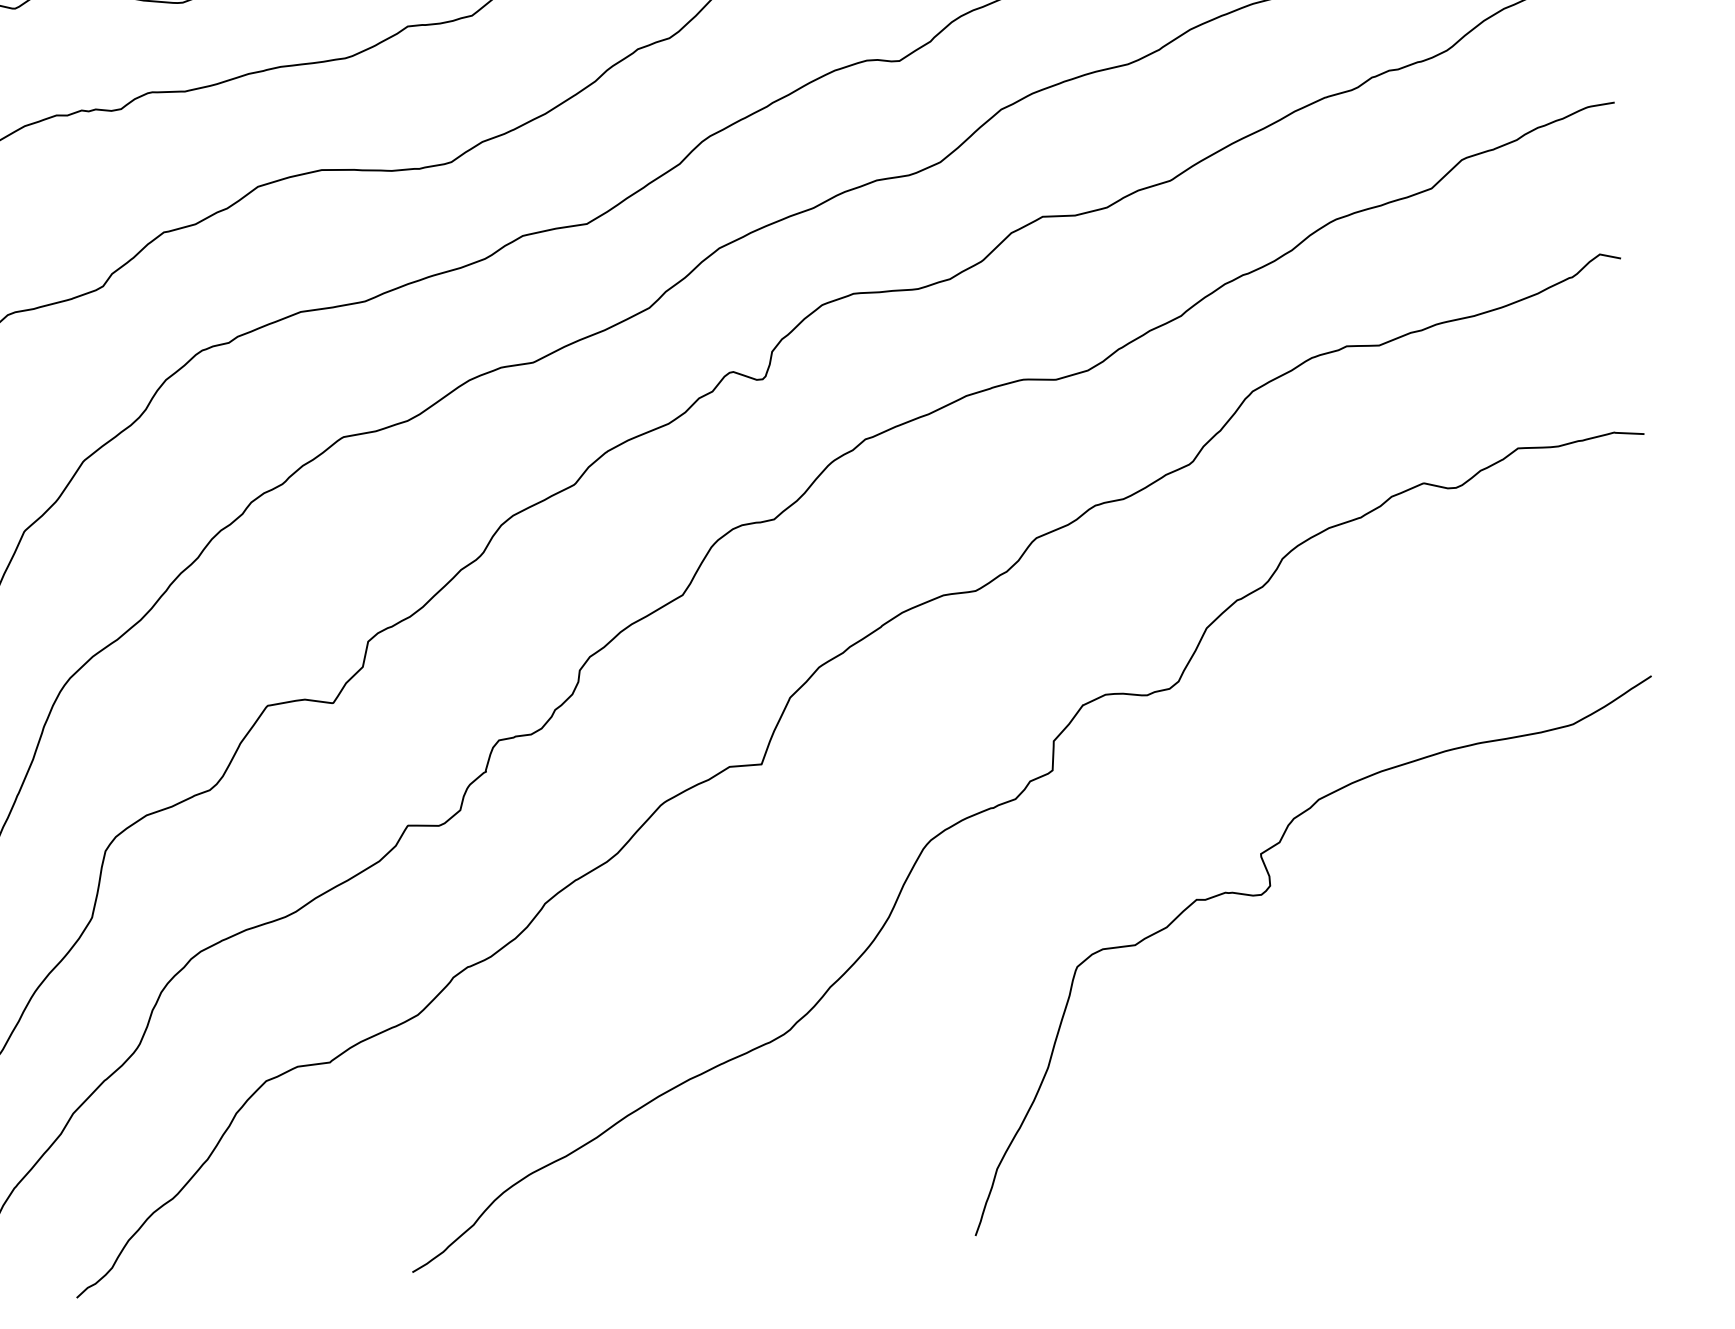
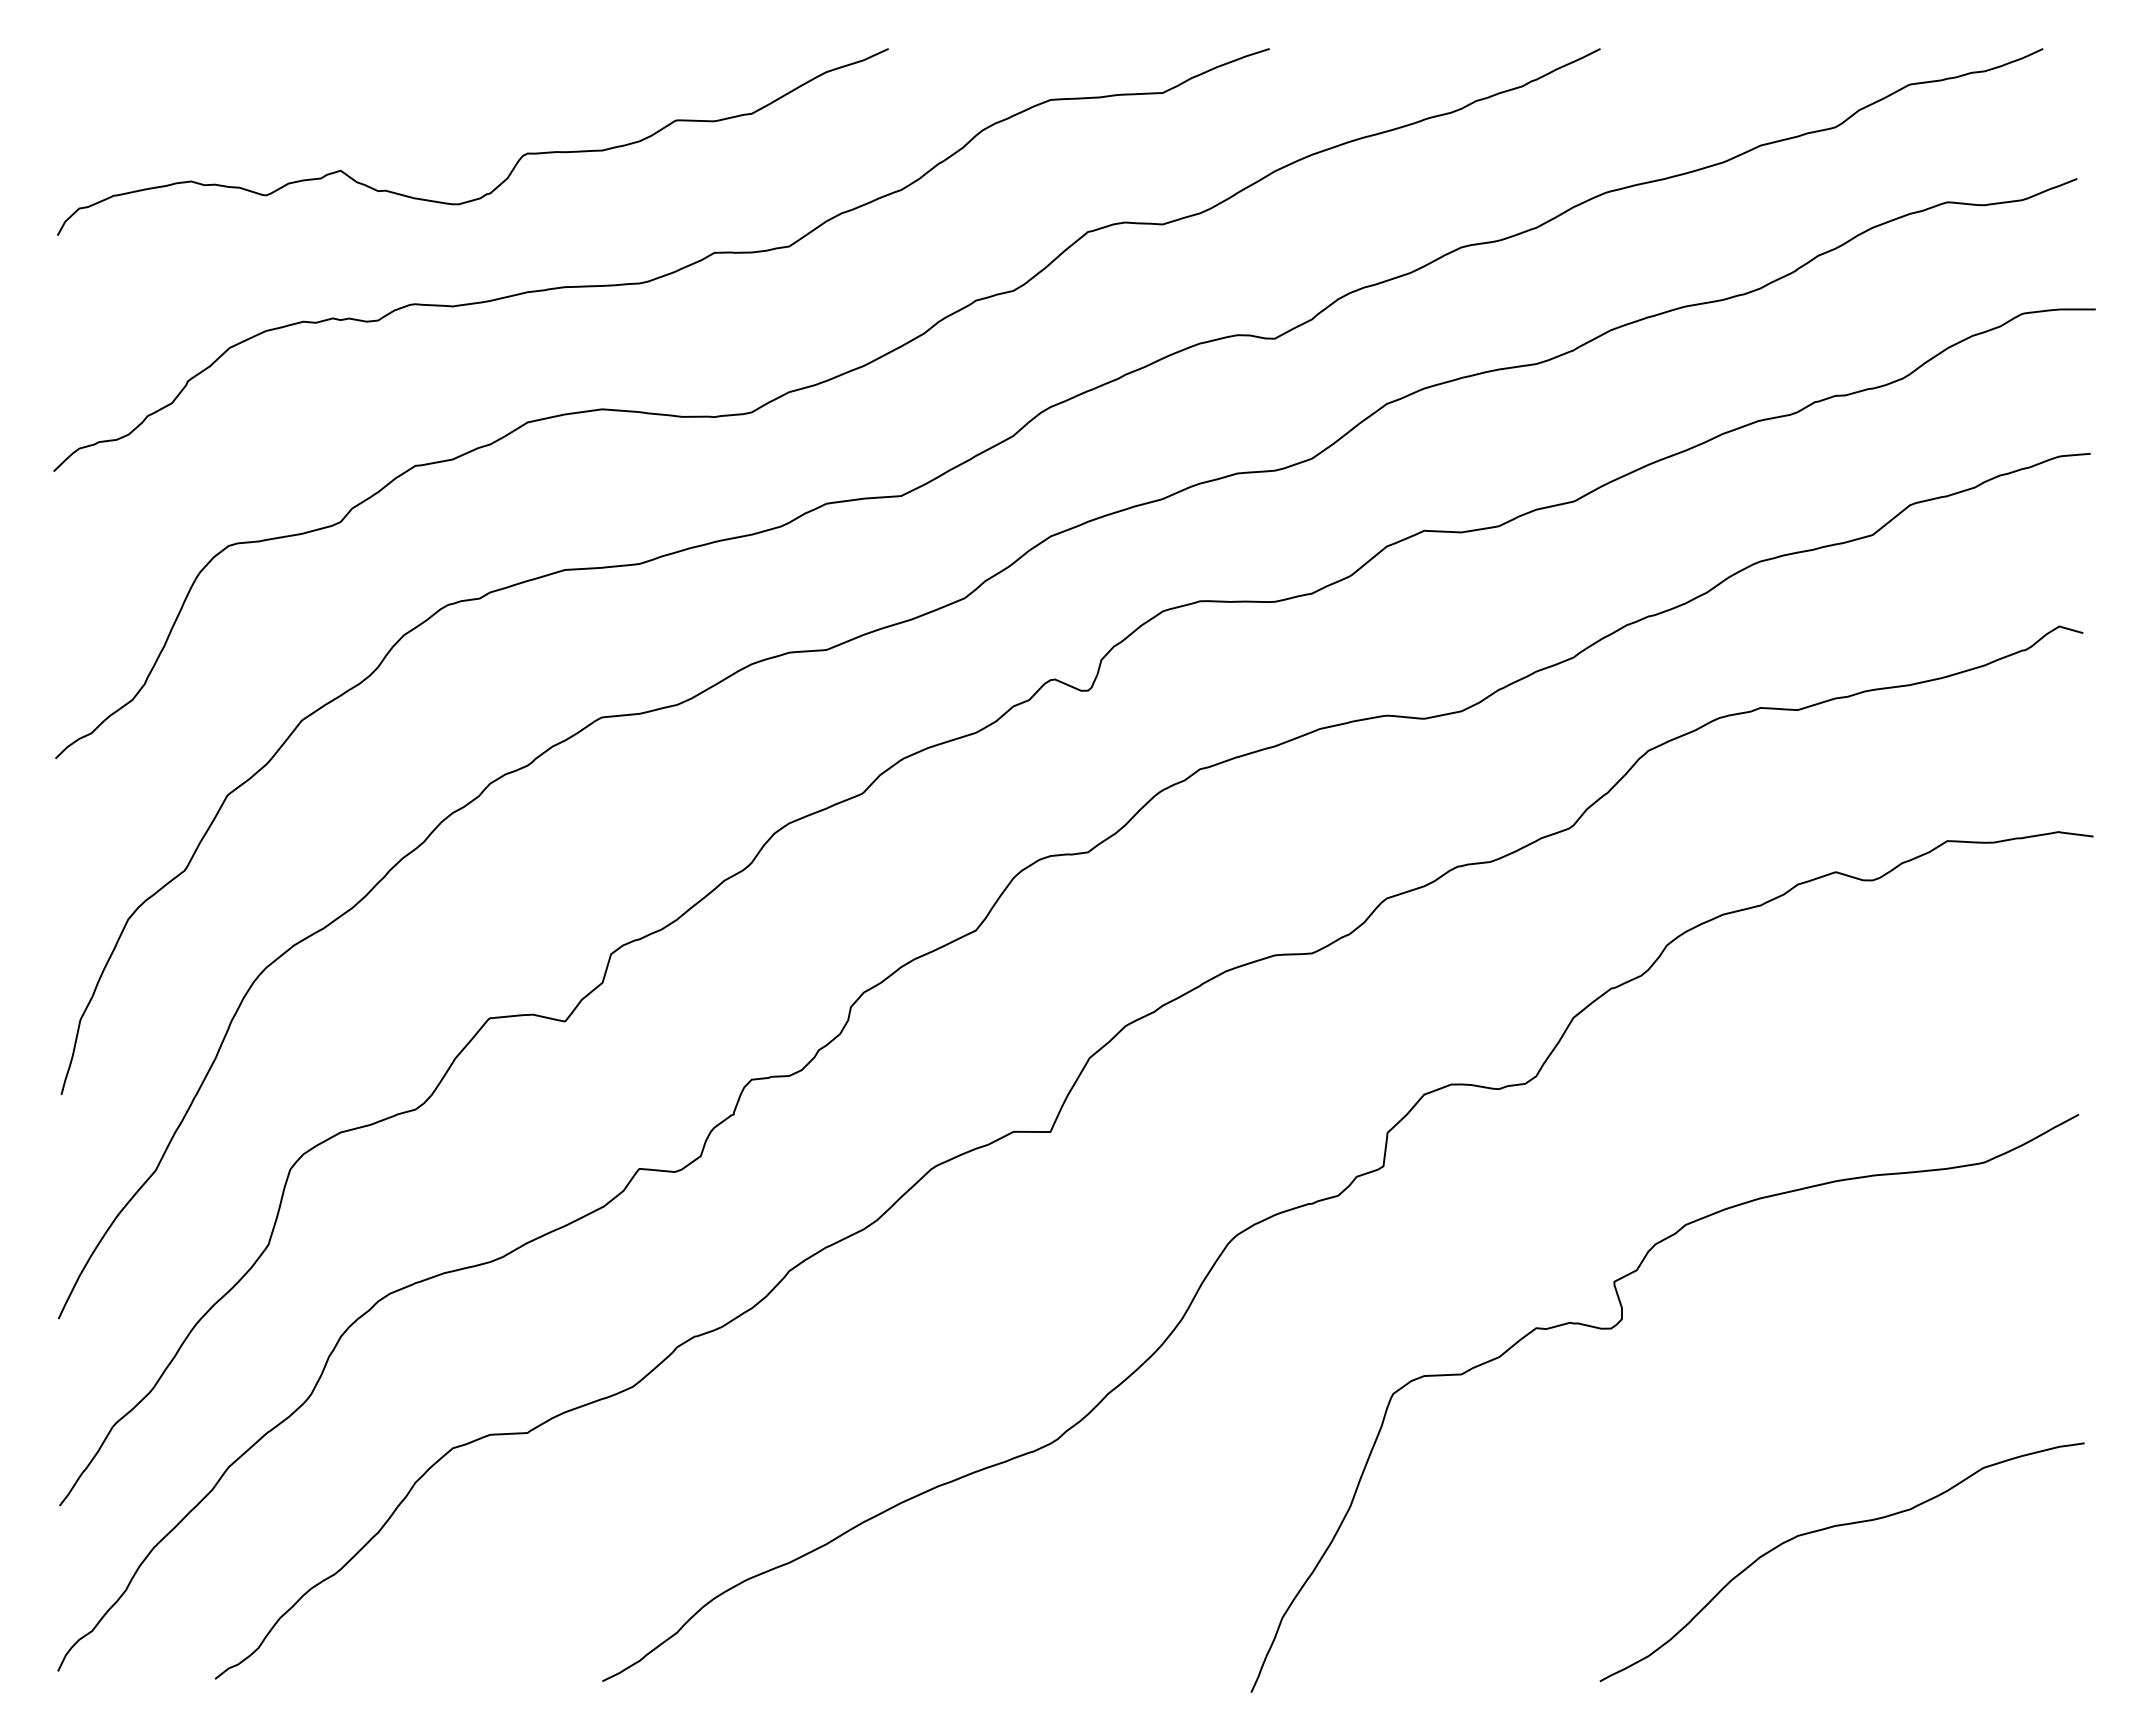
curve: (1469, 1051) -> (1834, 1527), added

